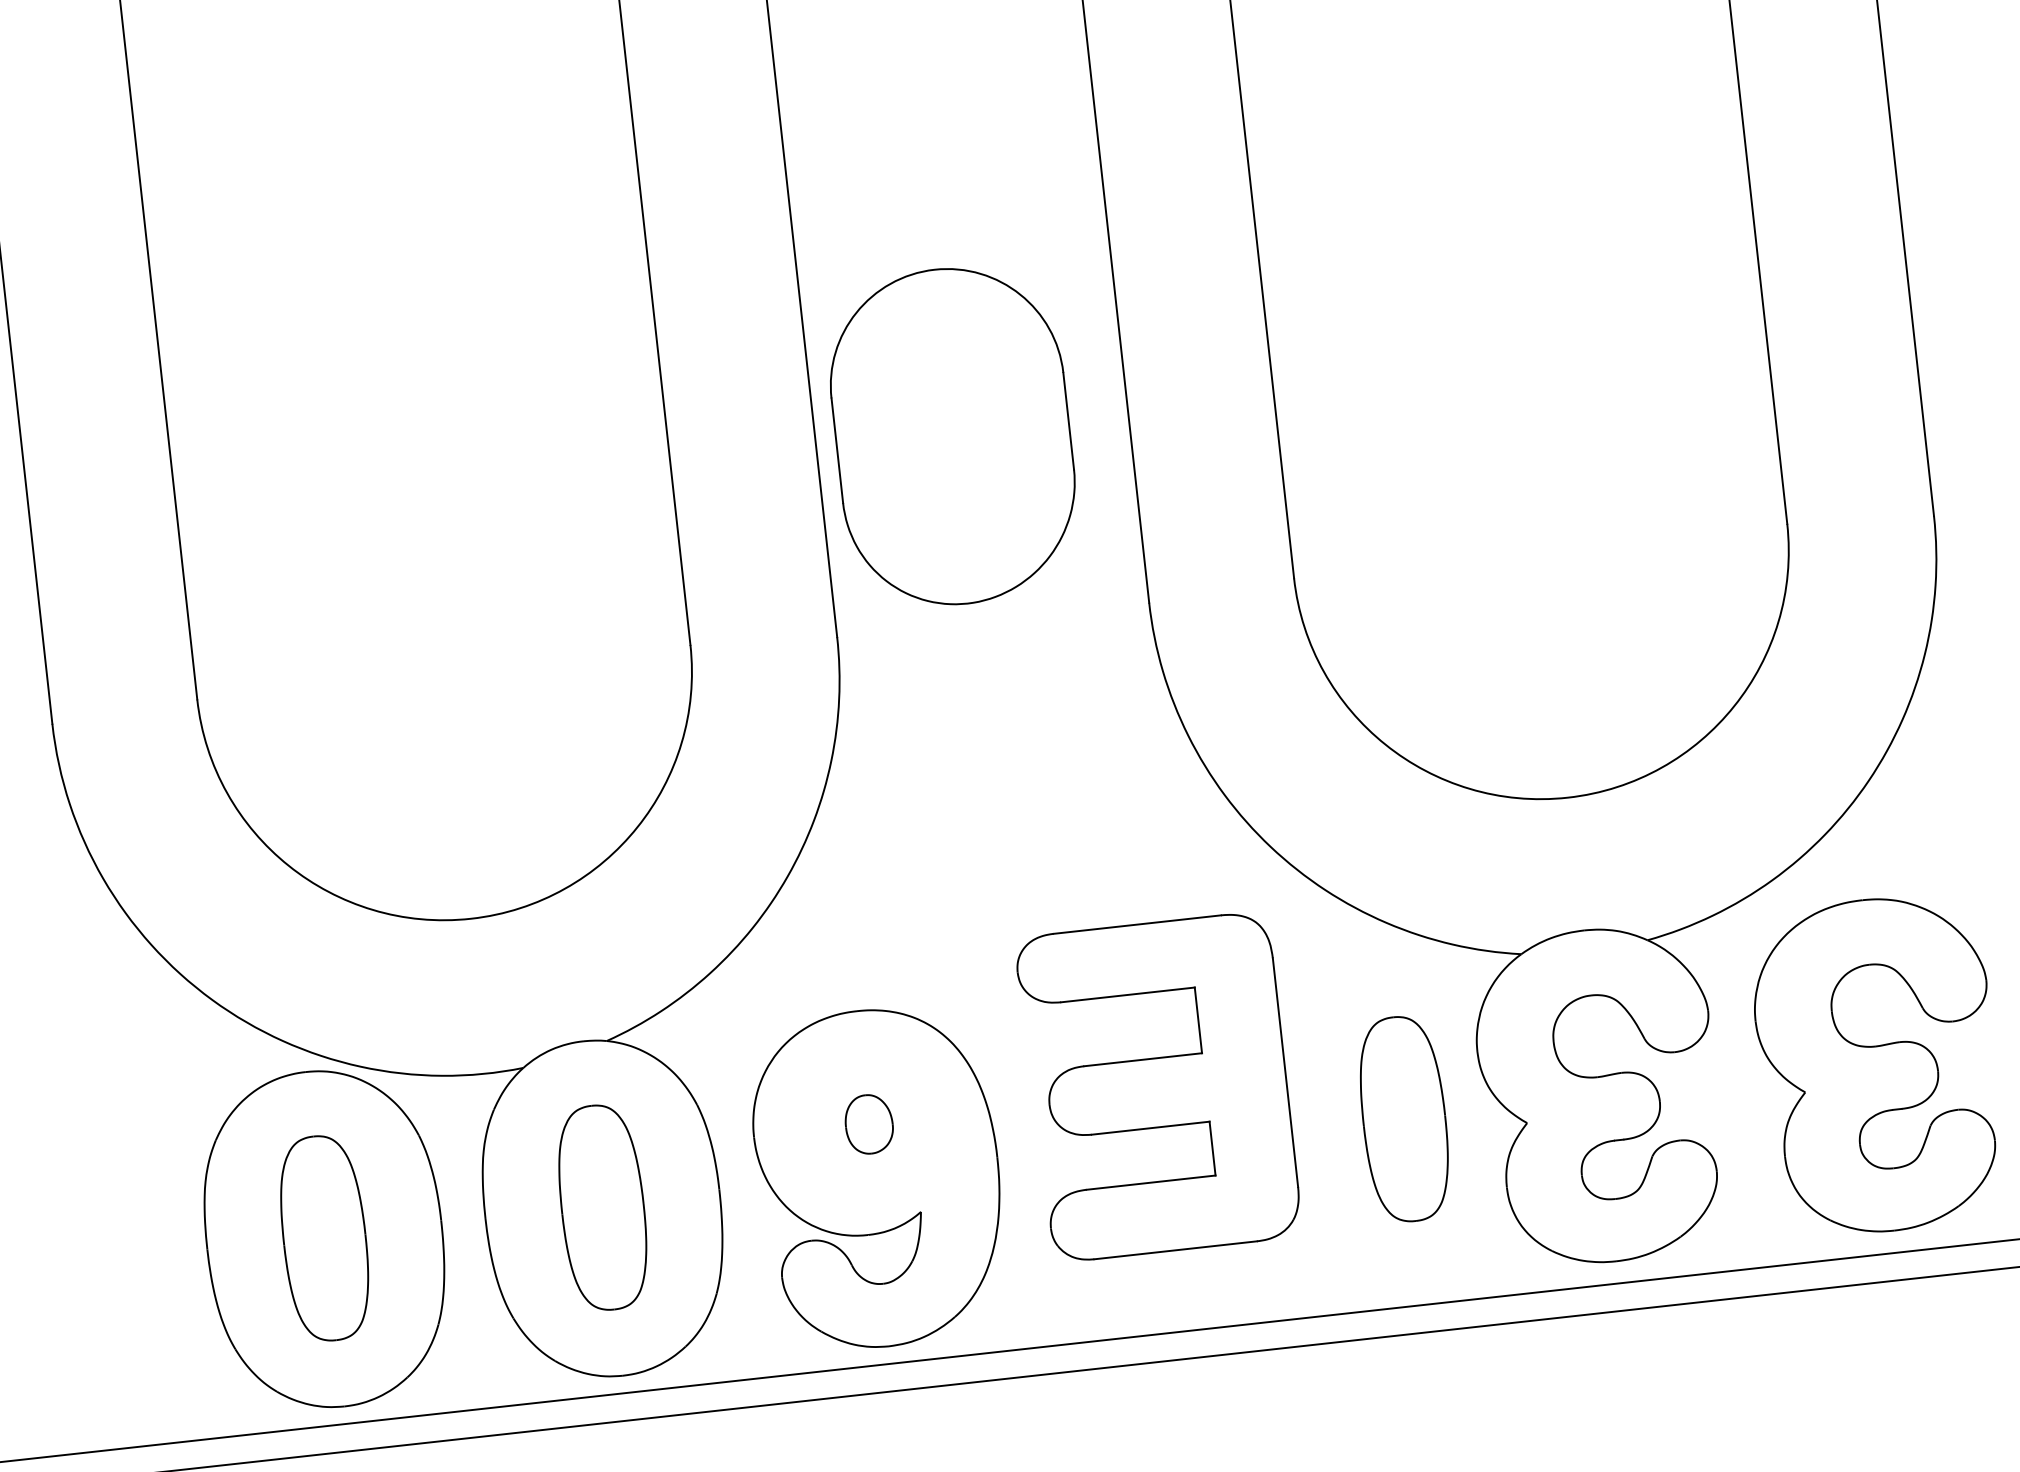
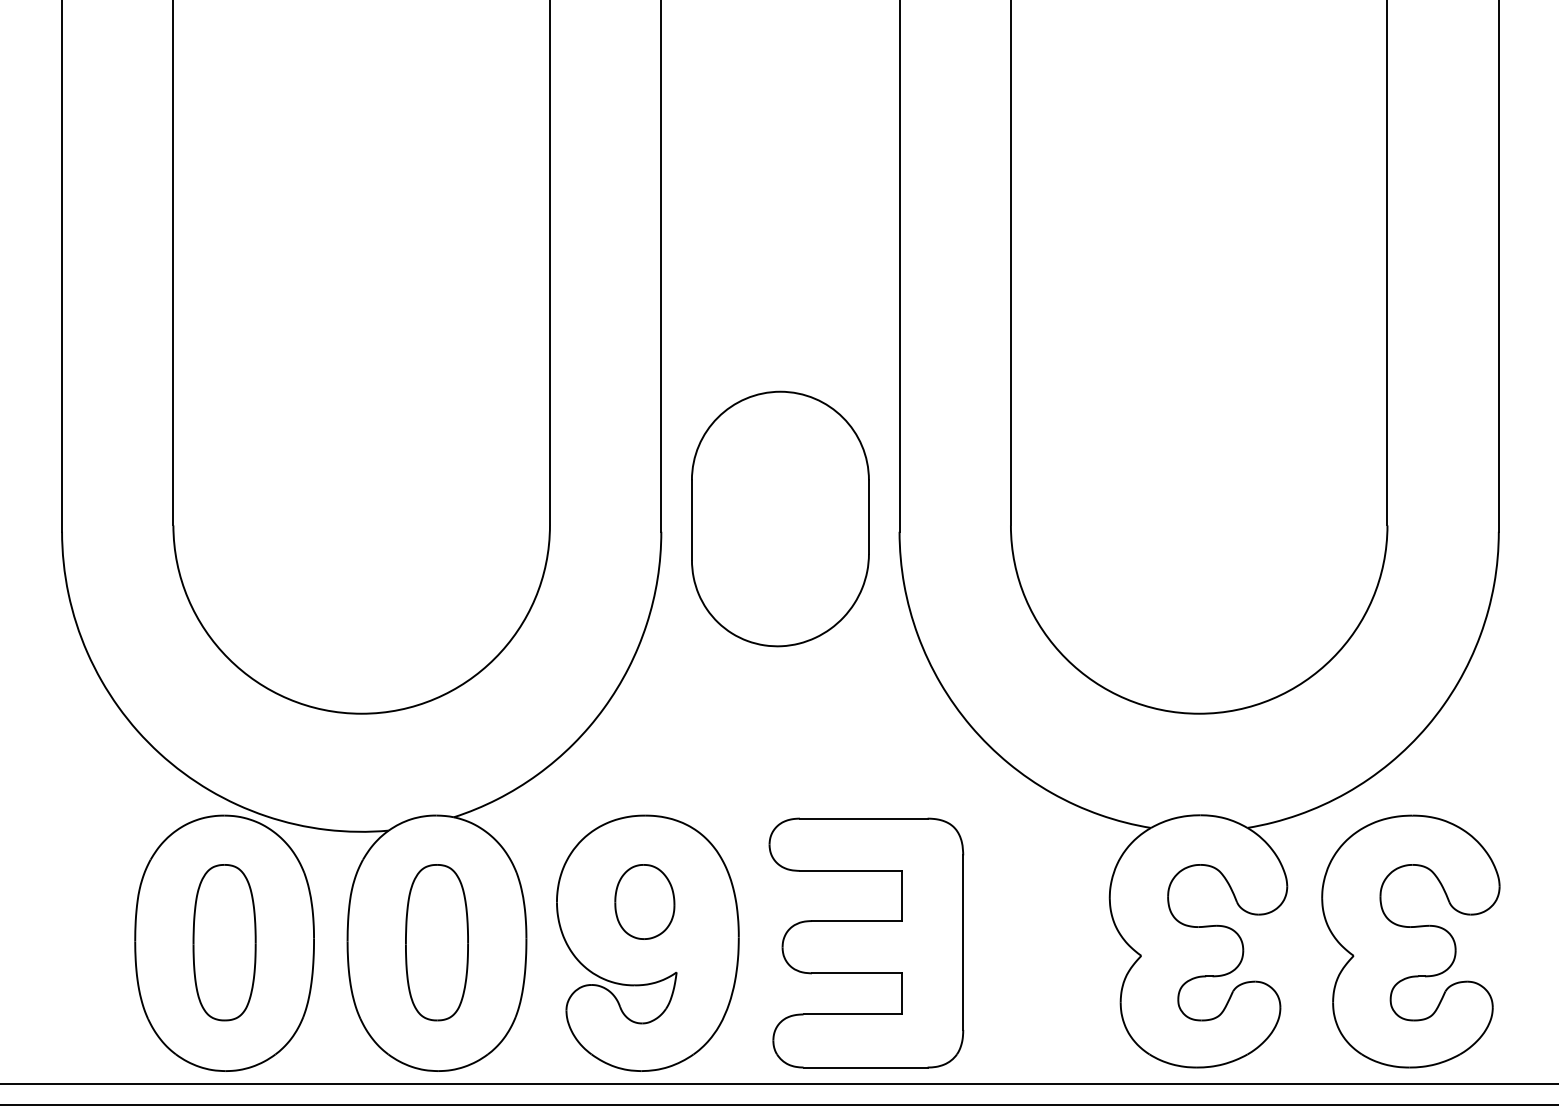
part: (953, 435) -> (780, 518), moved
part: (1158, 1086) -> (866, 942), moved
part: (1403, 1119) -> (1048, 942), removed
part: (868, 1123) -> (644, 901), size x1.67

